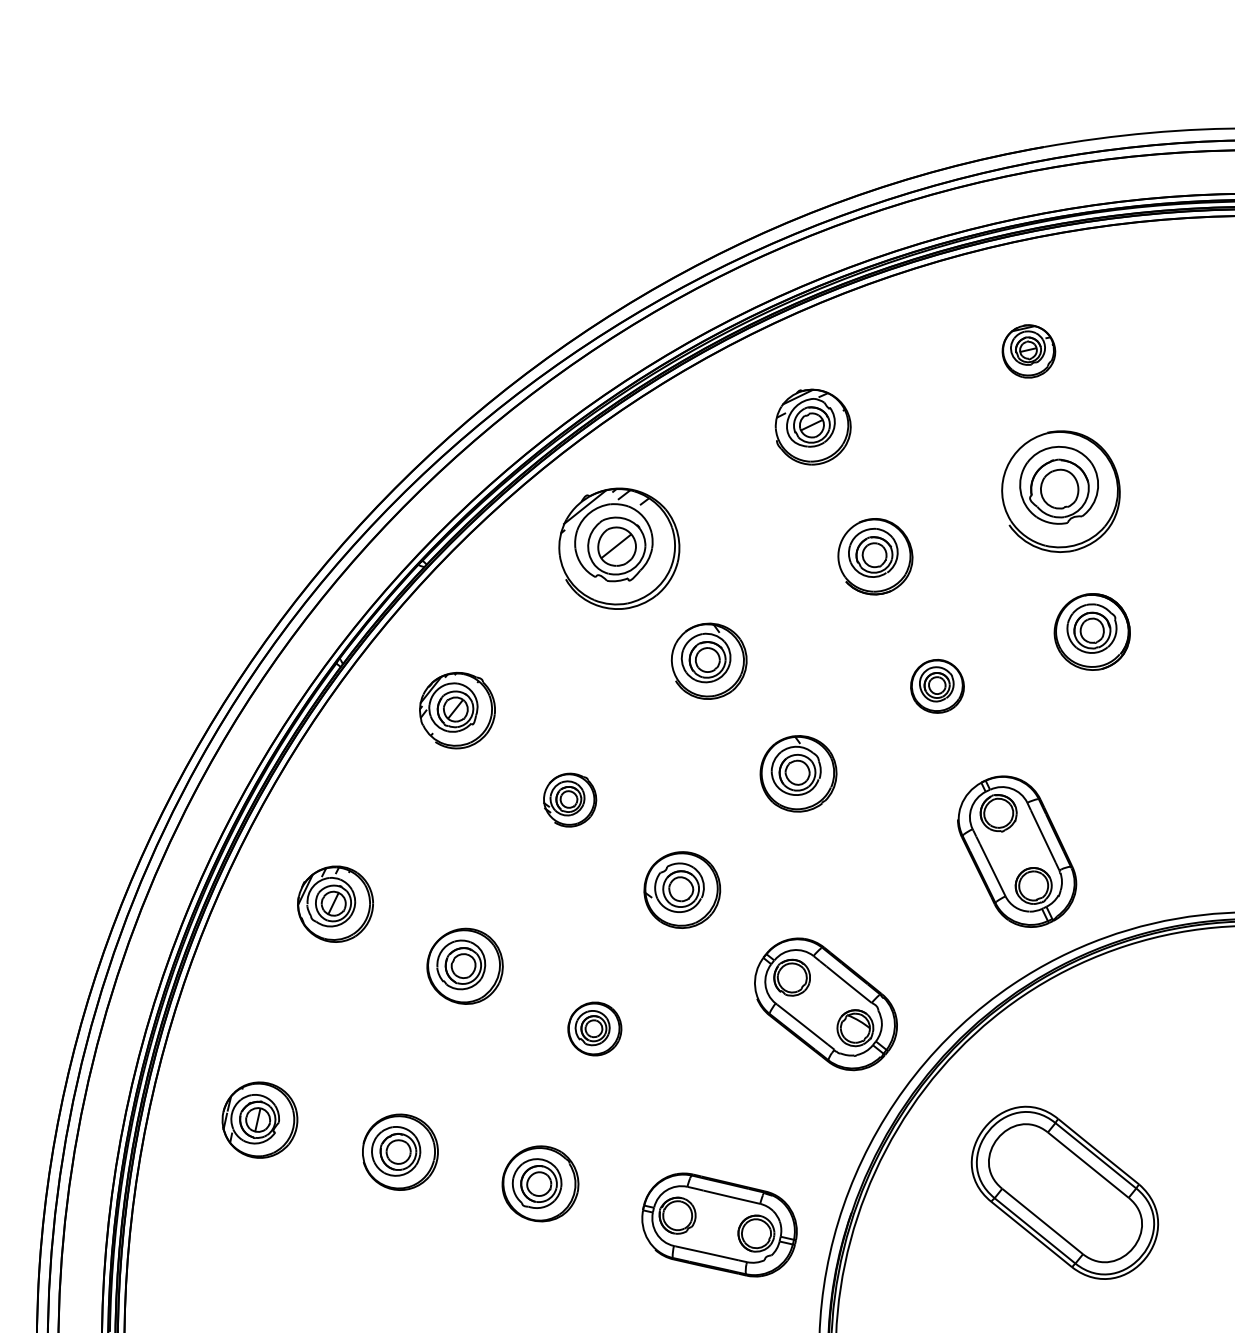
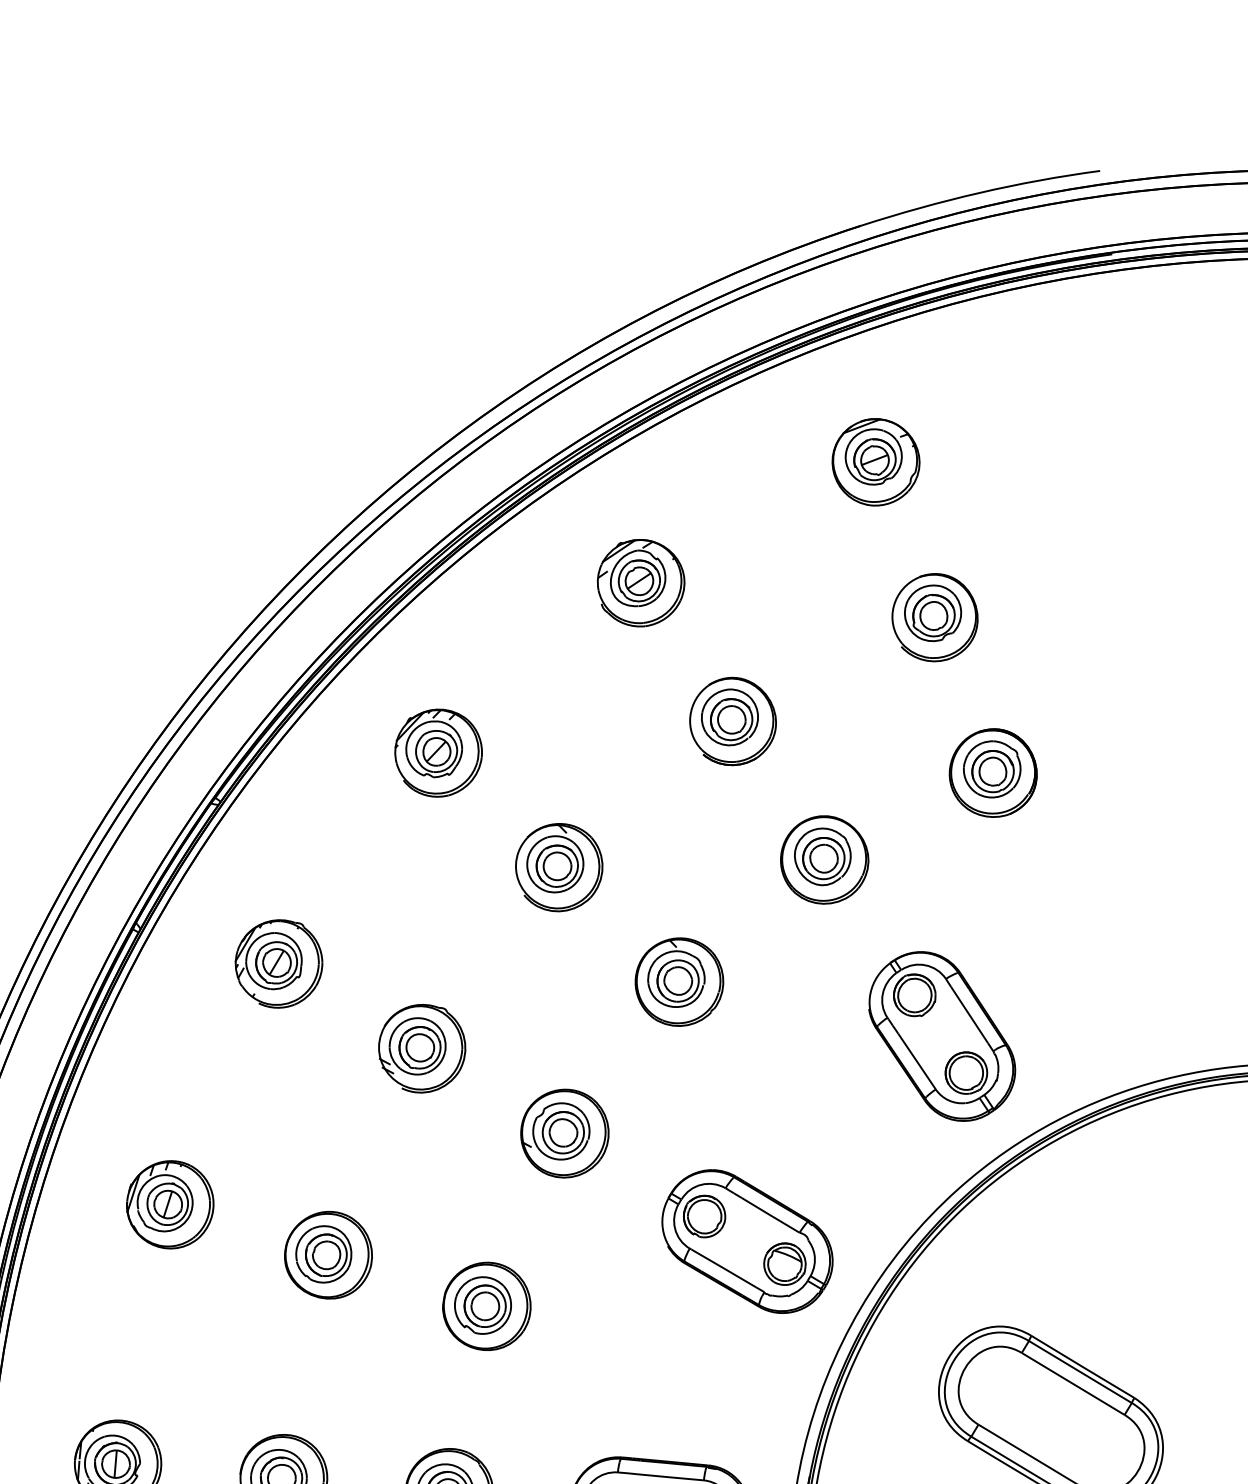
part: (1028, 351) -> (875, 462), size x1.43
part: (1060, 491) -> (934, 617), size x0.62
part: (619, 548) -> (438, 752), size x0.62
part: (937, 686) -> (824, 860), size x1.43
part: (569, 799) -> (421, 1047), size x1.43
part: (594, 1028) -> (486, 1305), size x1.43

